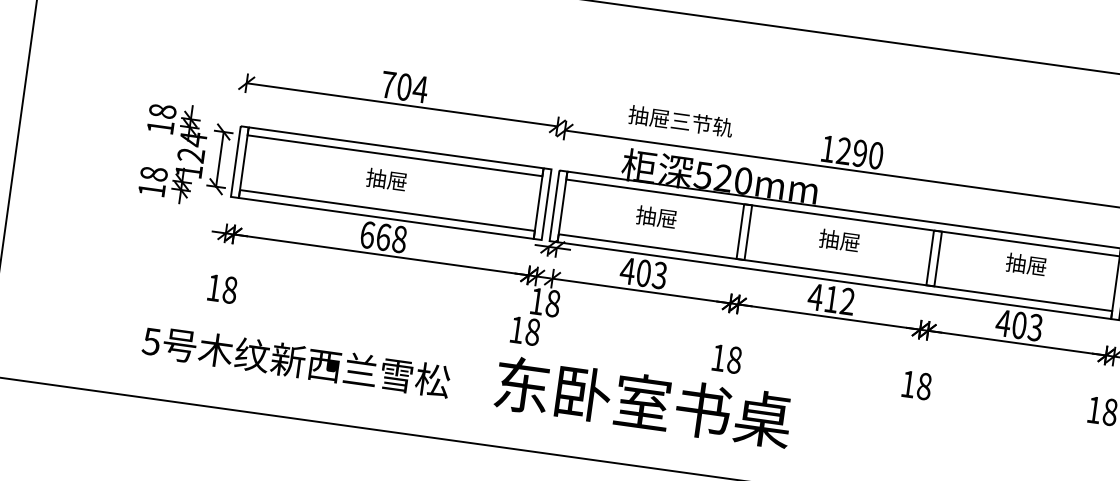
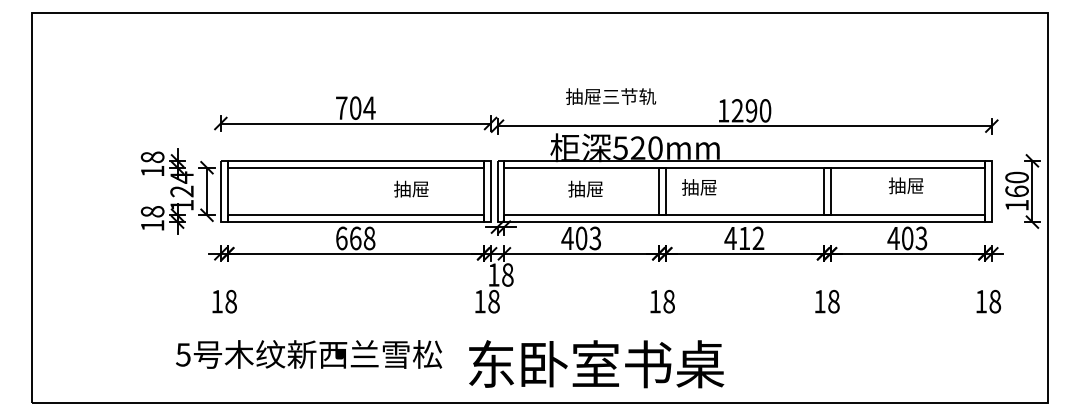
text: (681, 121) -> (611, 96), moved
text: (386, 179) -> (411, 188), moved
text: (839, 240) -> (699, 187), moved
text: (296, 361) -> (309, 354), moved
text: (643, 402) -> (596, 364), moved

